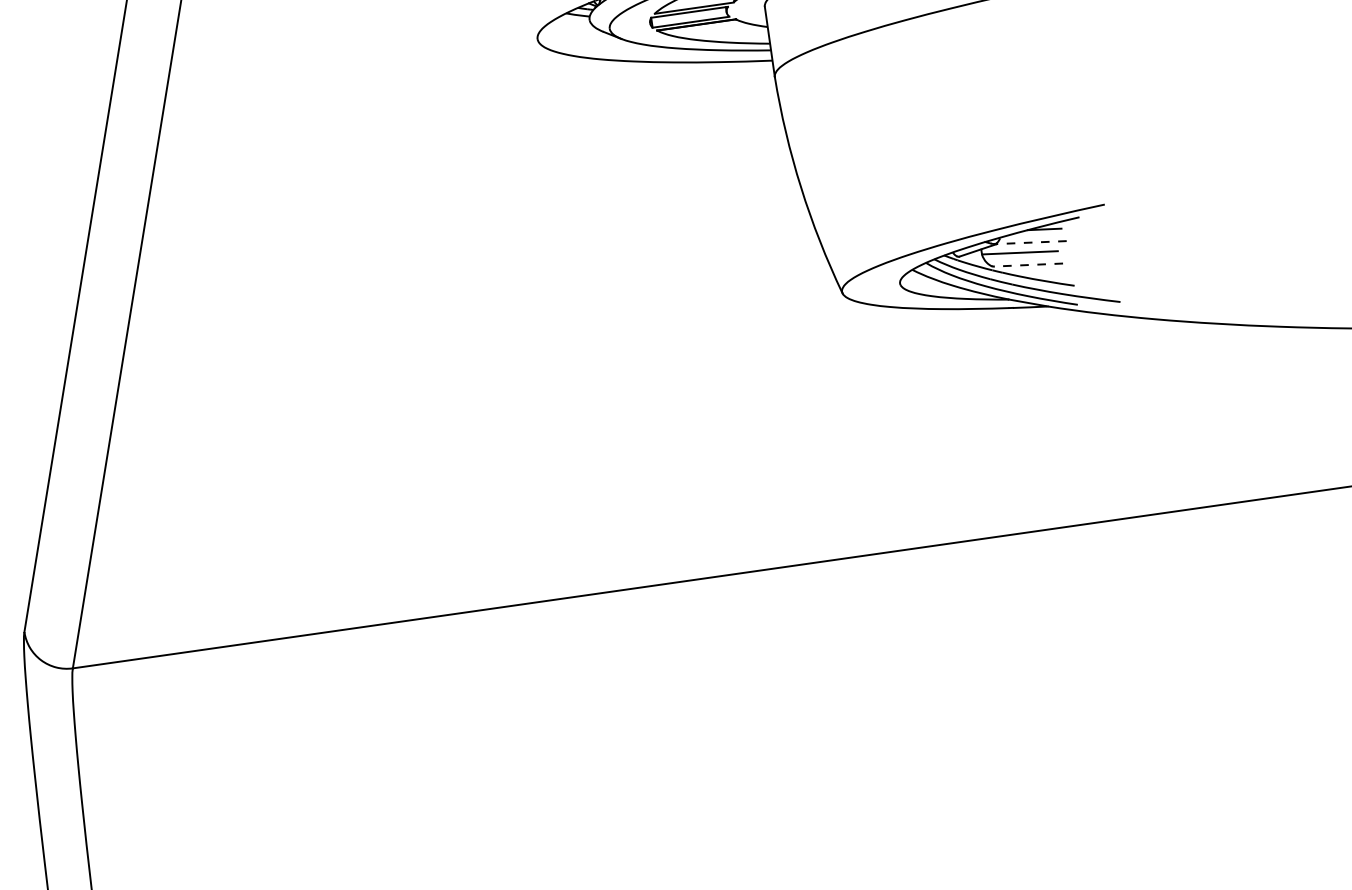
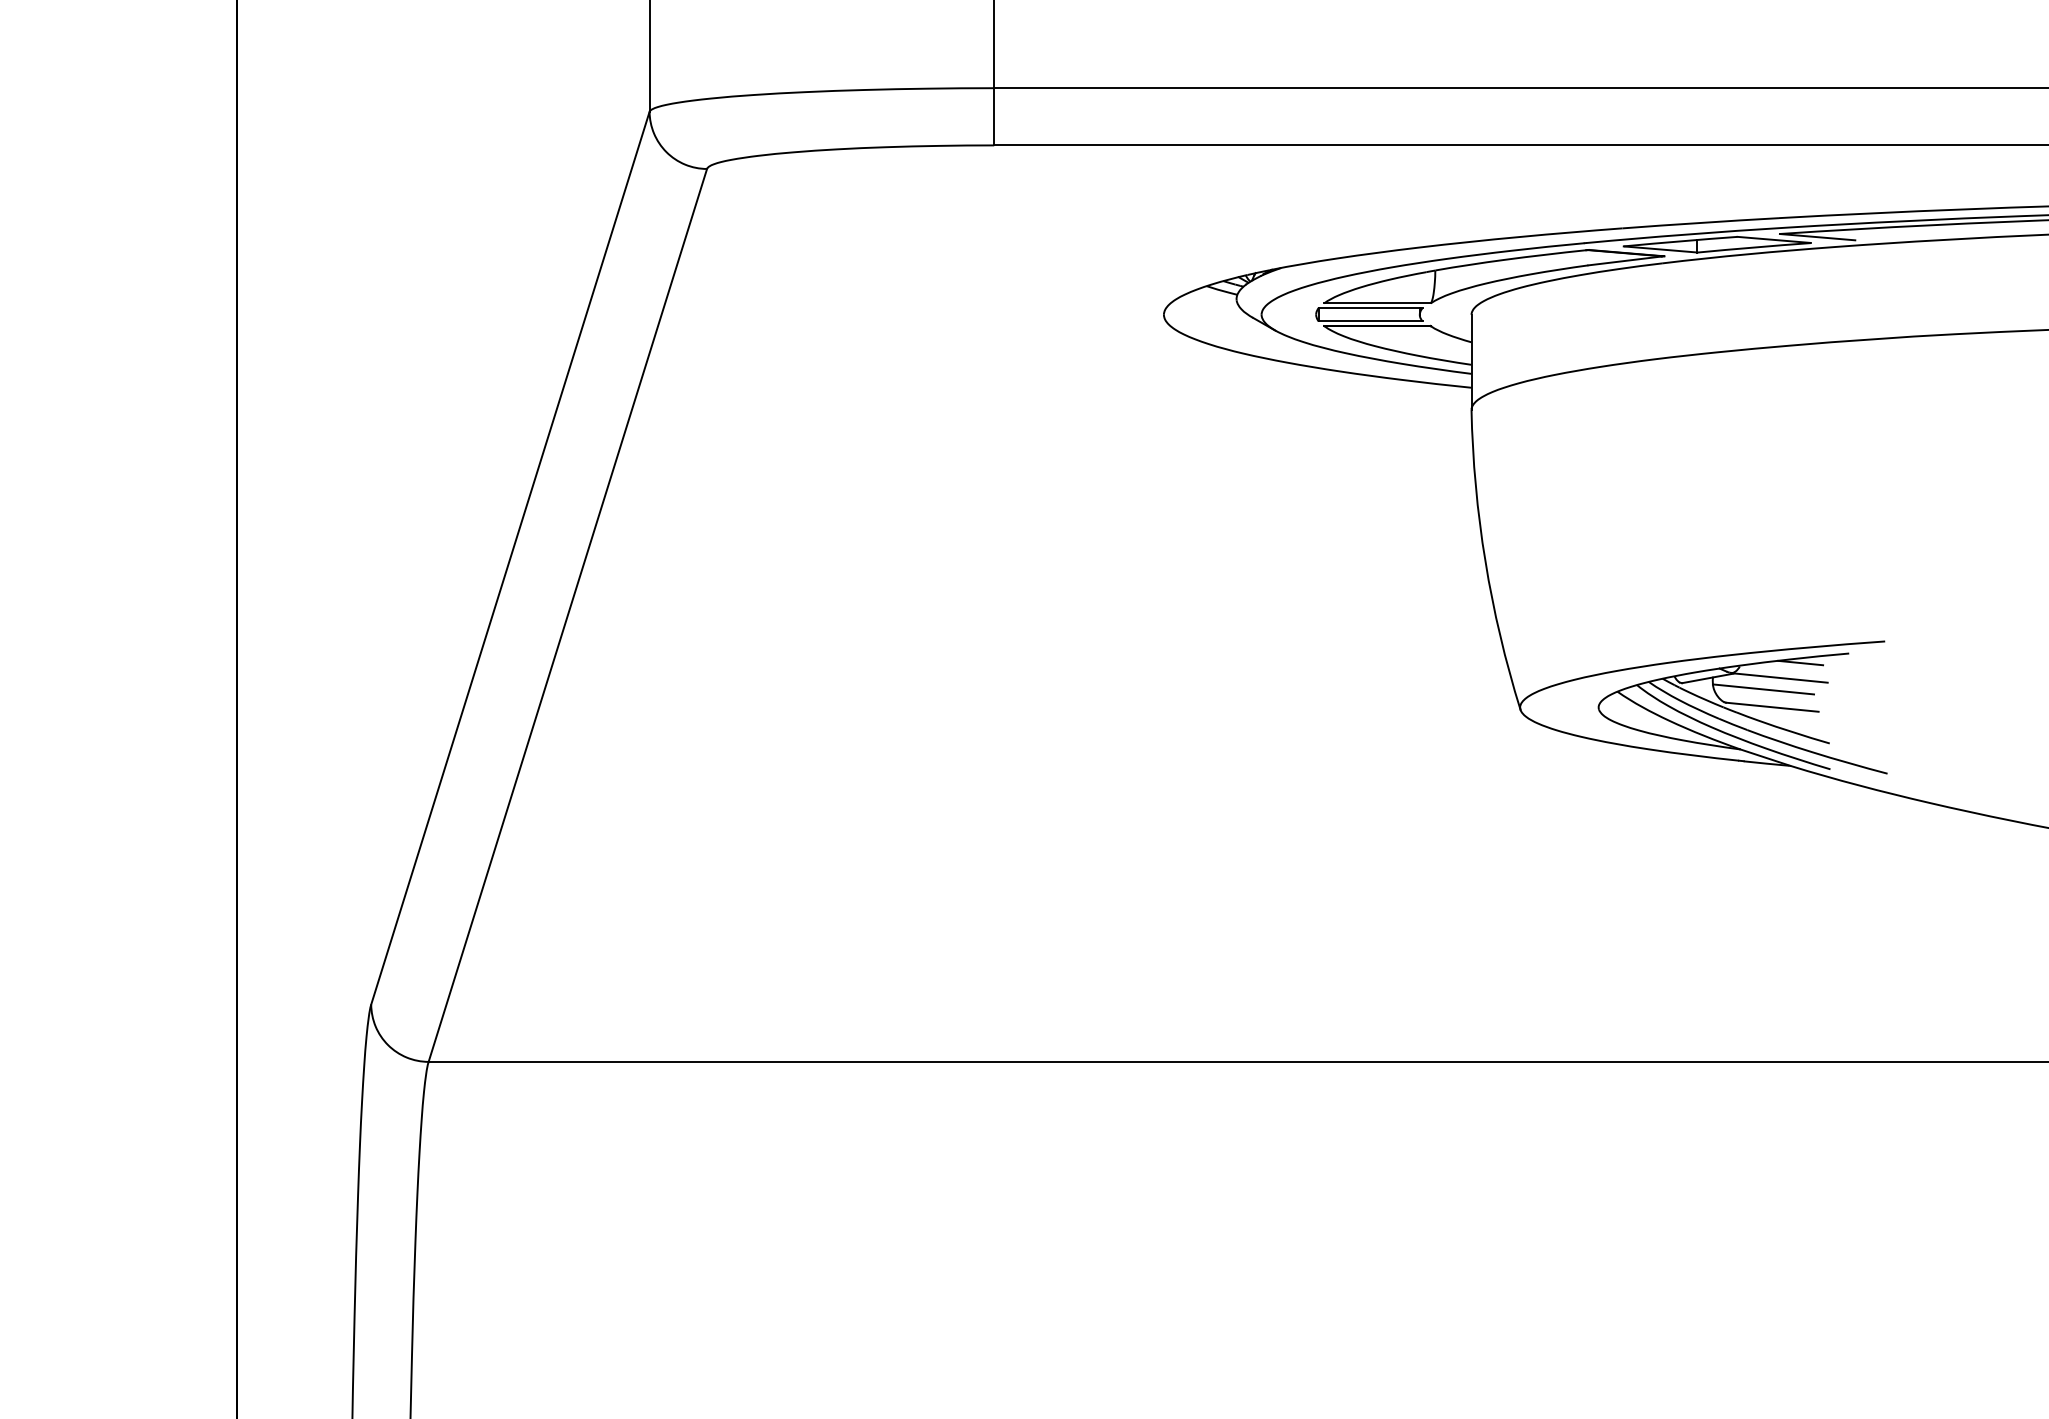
line: (1031, 242) -> (1780, 678), dashed -> solid
line: (1028, 265) -> (1772, 707), dashed -> solid

